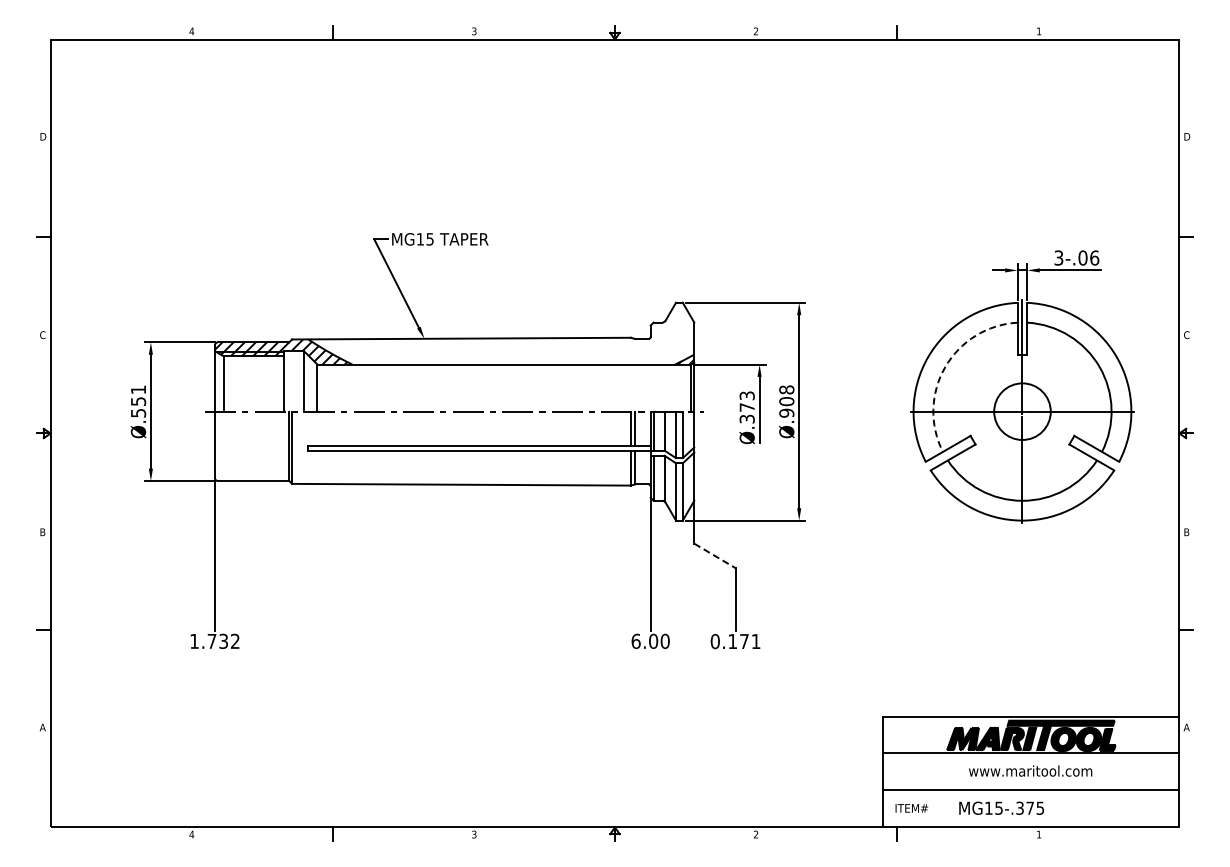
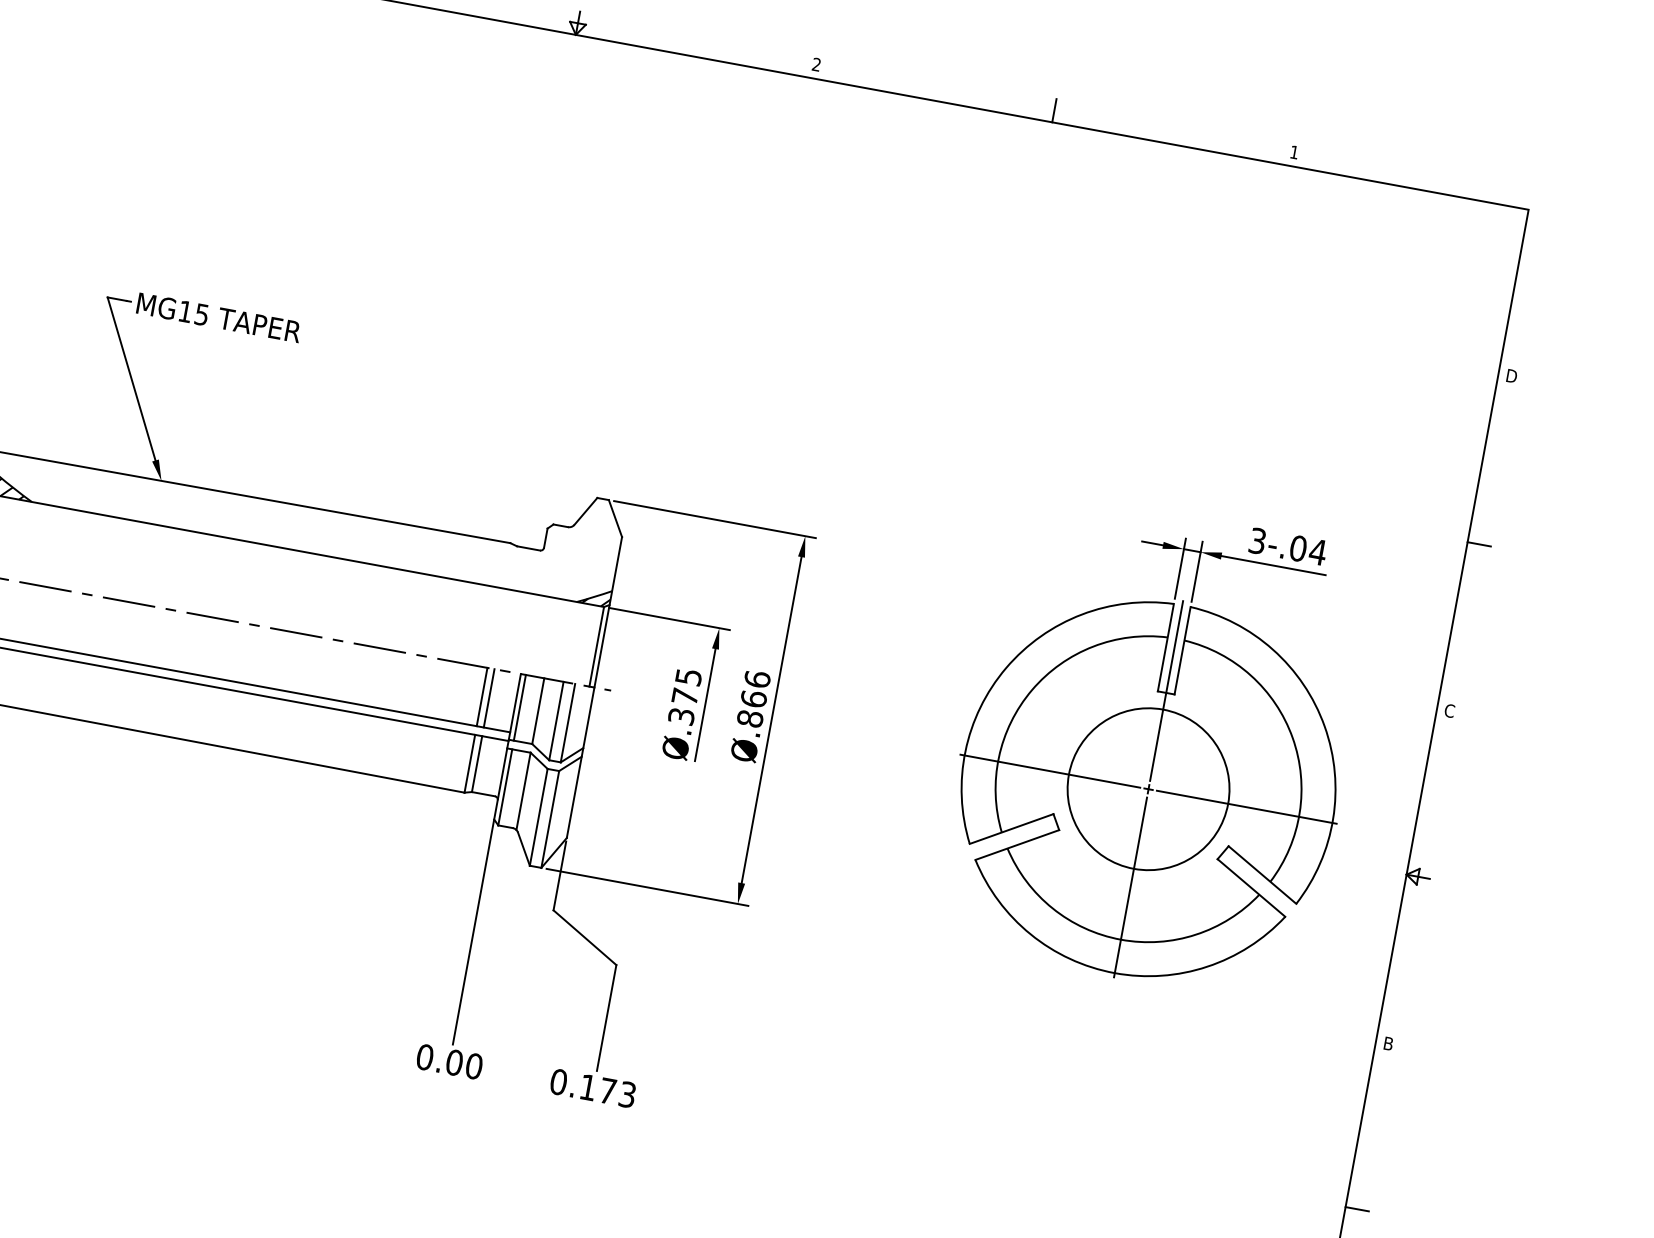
text: (1094, 257) -> (1317, 551), 3-.06 -> 3-.04
arc: (945, 367) -> (1032, 690), dashed -> solid
text: (746, 395) -> (687, 676), Ø.373 -> Ø.375
text: (786, 401) -> (753, 698), Ø.908 -> Ø.866
circle: (1022, 411) -> (1148, 788), size x1.67
line: (715, 556) -> (585, 938), dashed -> solid
text: (635, 640) -> (424, 1055), 6.00 -> 0.00
text: (755, 641) -> (626, 1094), 0.171 -> 0.173

